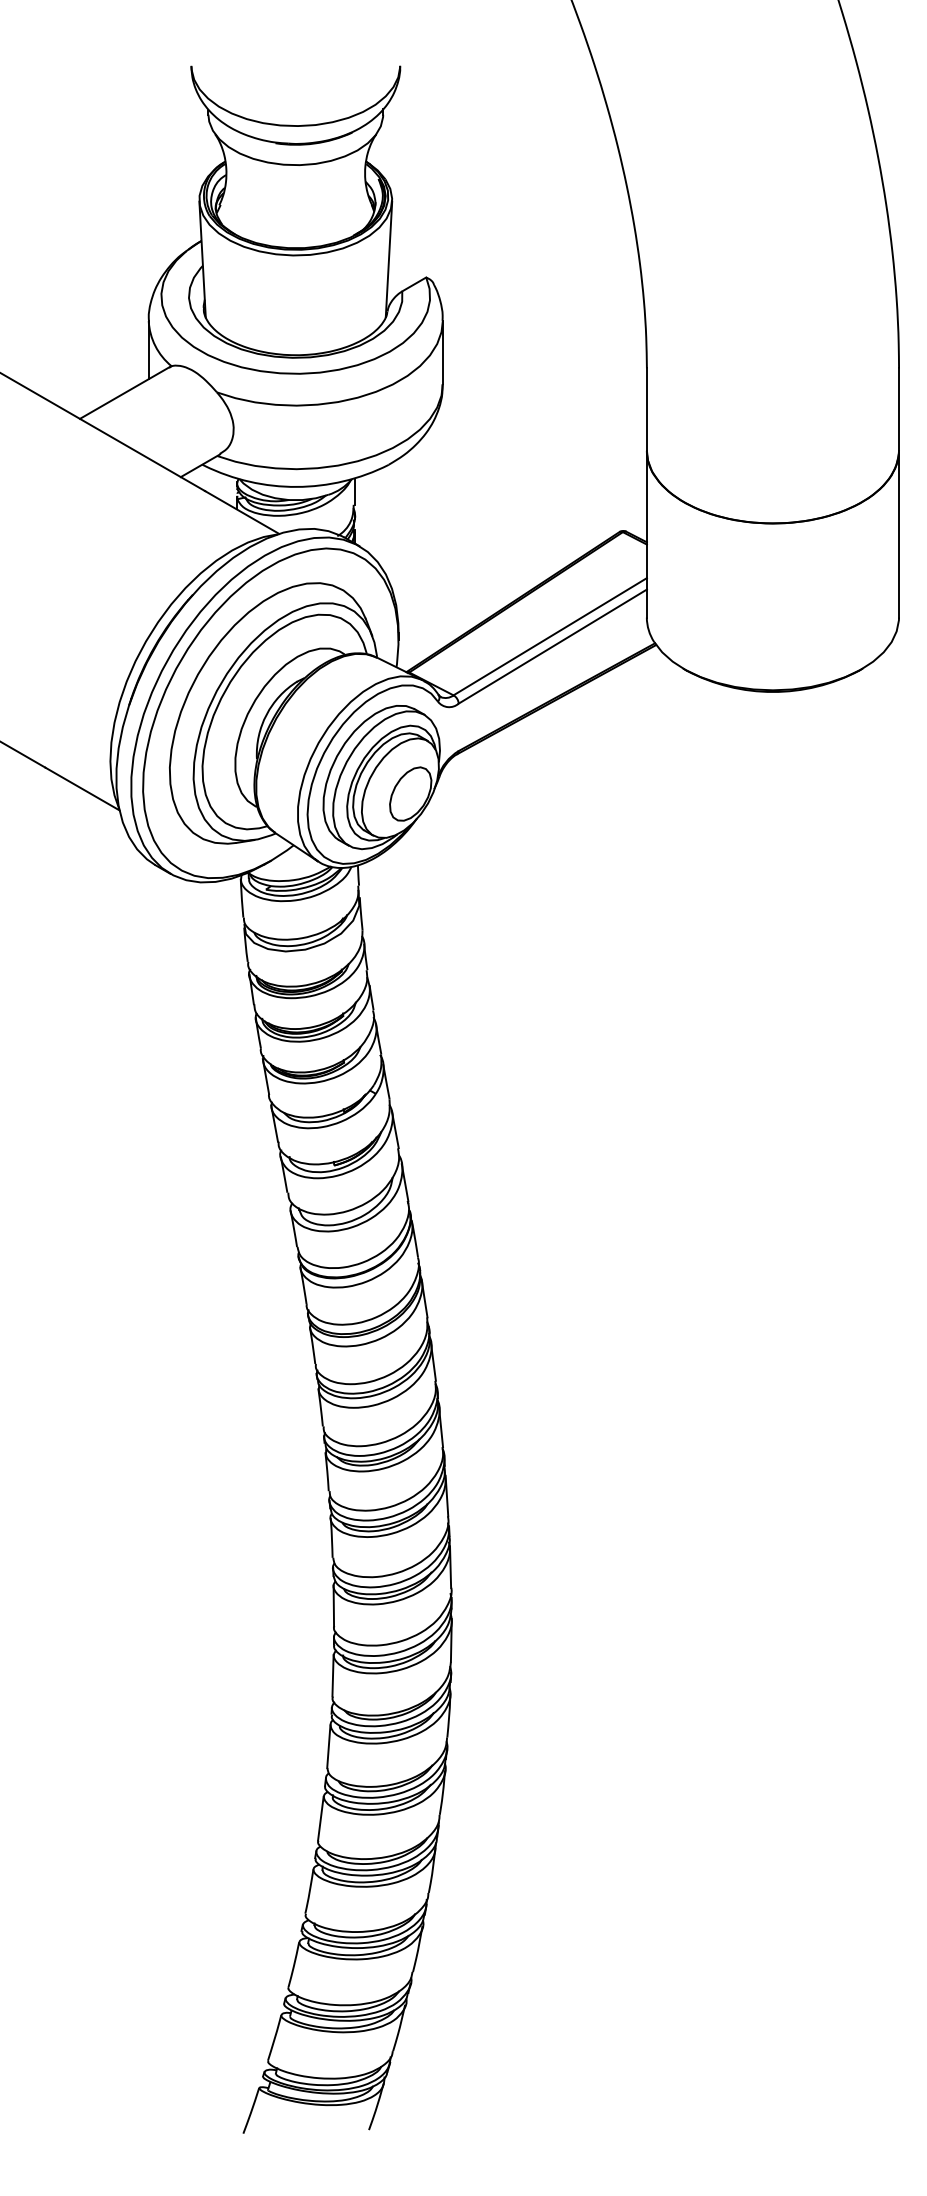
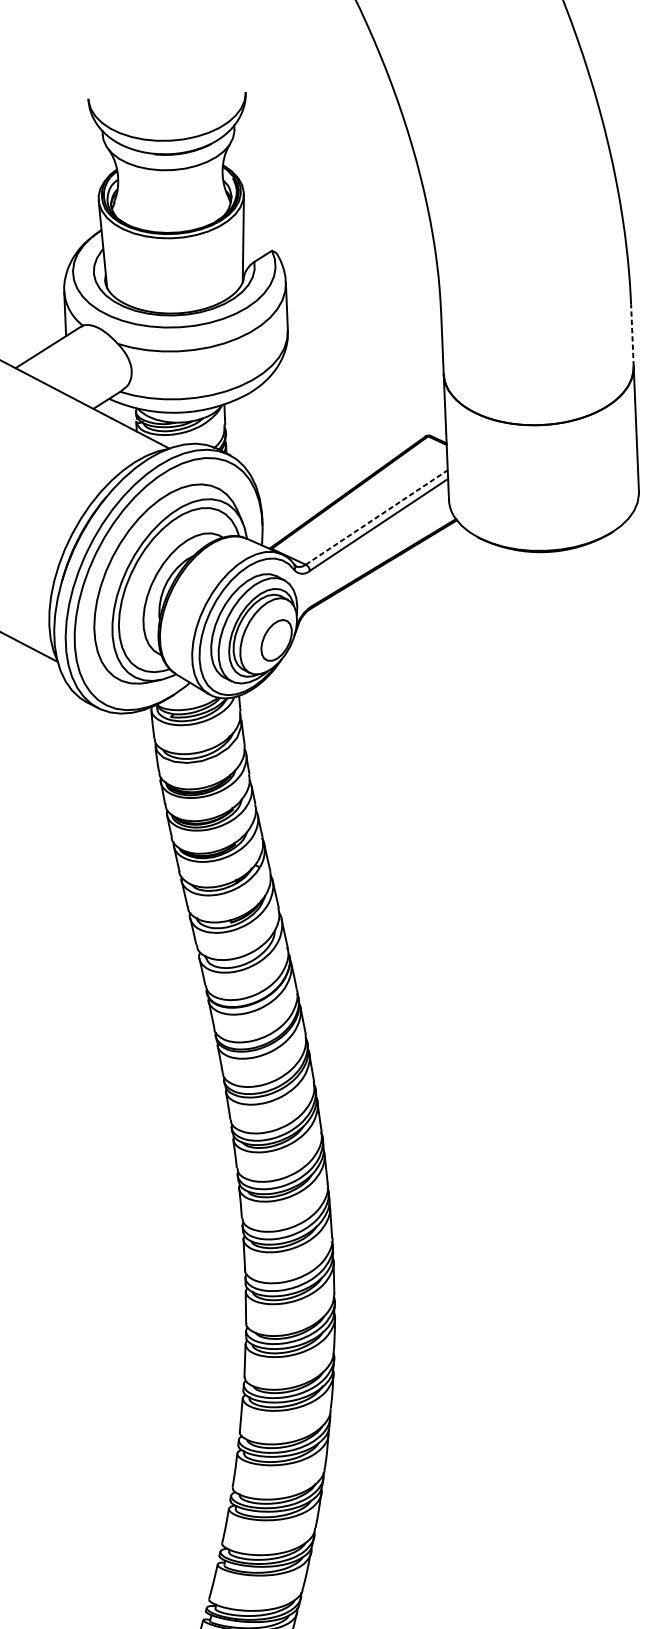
line: (899, 409) -> (632, 335), solid -> dashed
line: (550, 636) -> (376, 517), solid -> dashed

